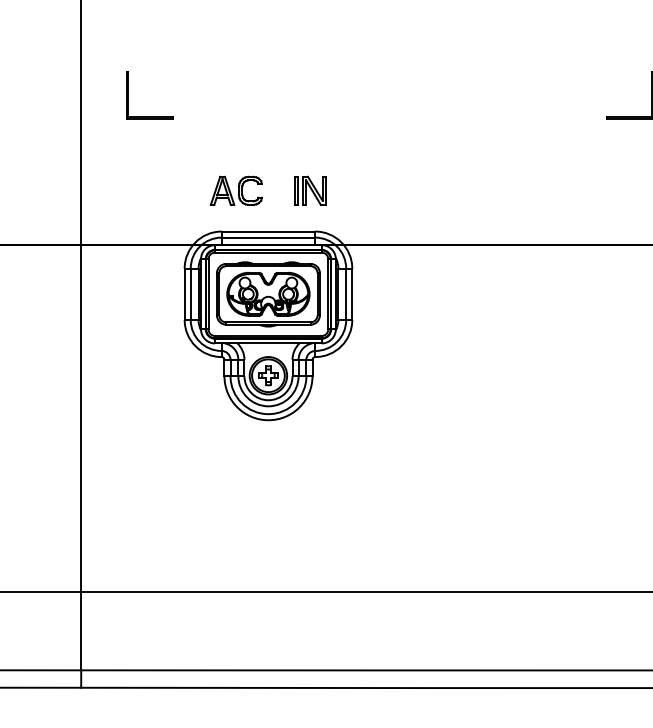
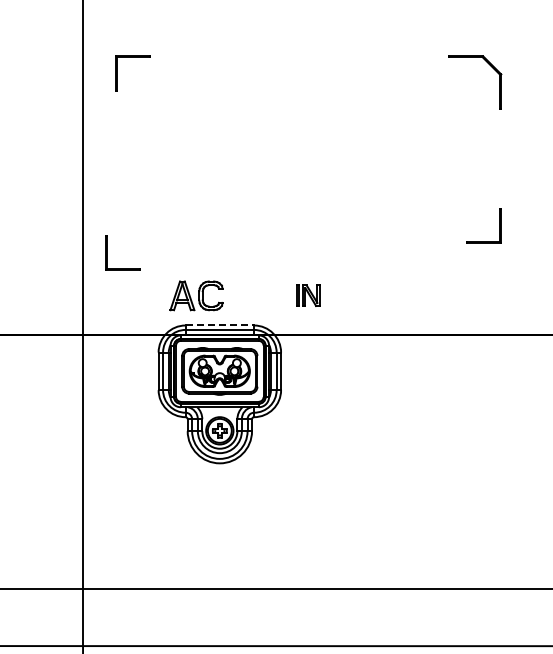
part: (128, 94) -> (107, 252), moved
part: (235, 190) -> (195, 295), size x1.4
part: (310, 190) -> (308, 295), moved
line: (269, 231) -> (220, 325), solid -> dashed

